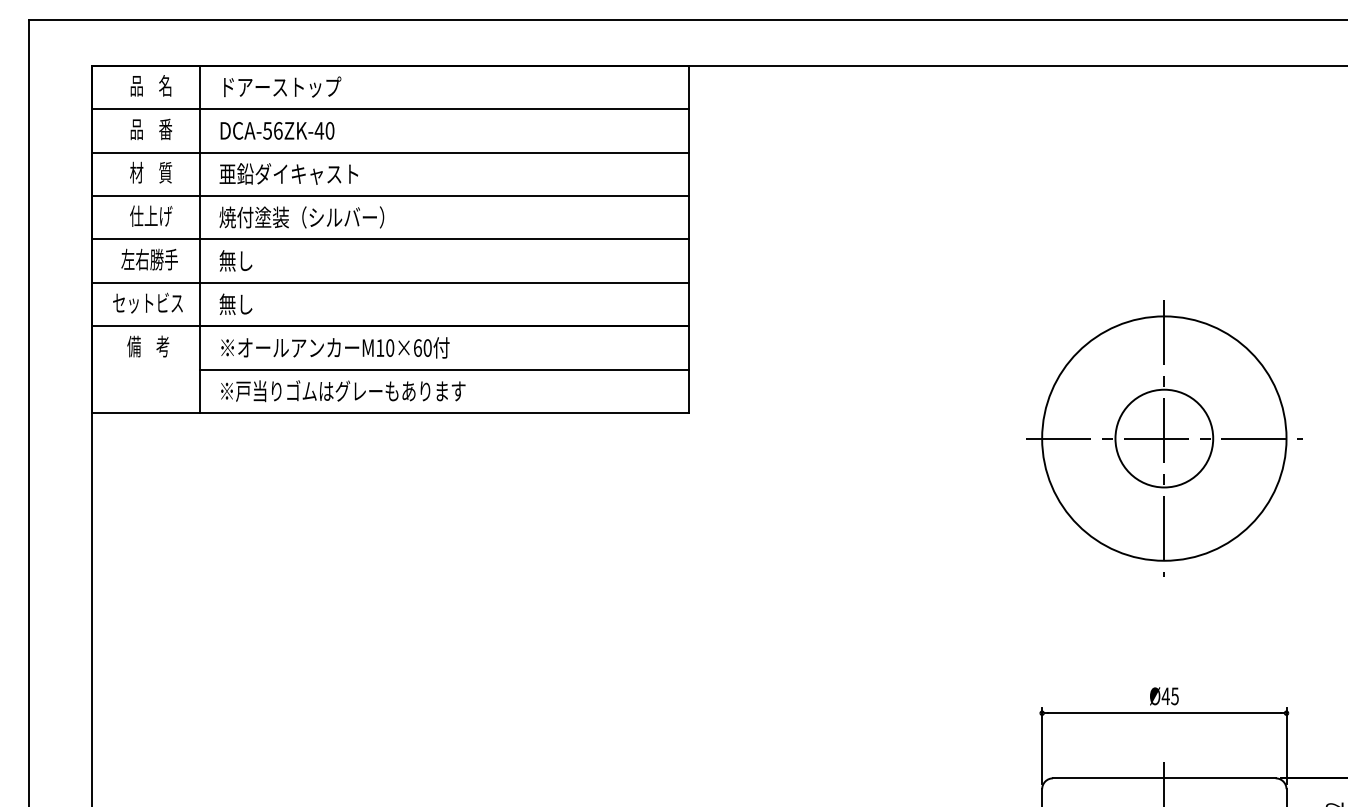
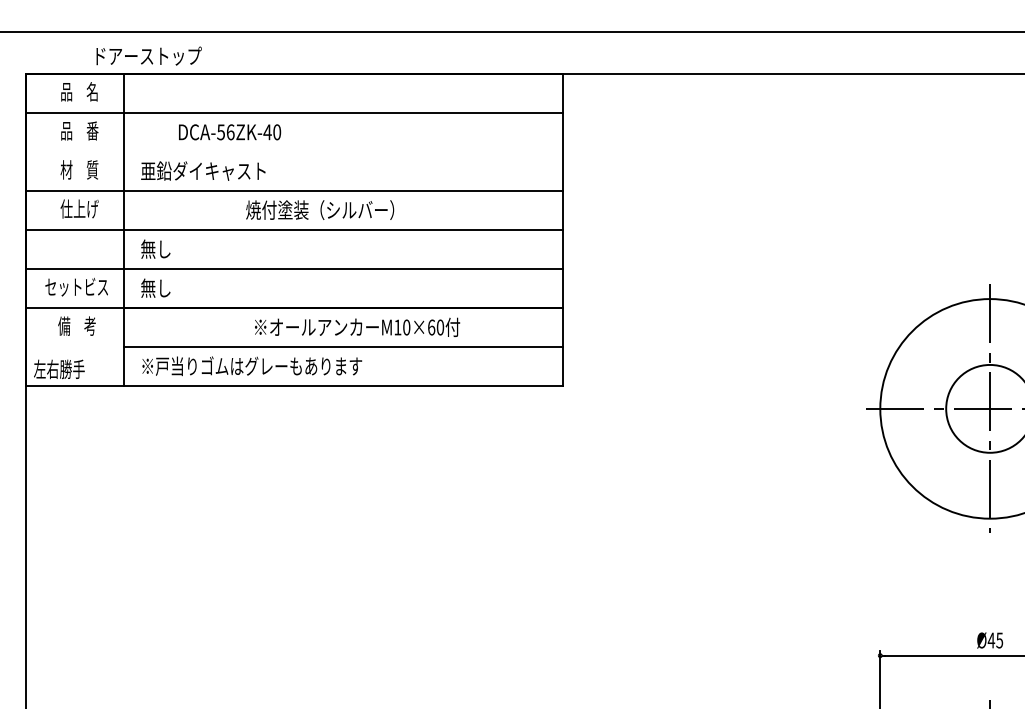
text: (282, 86) -> (149, 55), moved
text: (277, 130) -> (229, 131), moved
line: (389, 152) -> (293, 151), removed
text: (301, 217) -> (319, 210), moved
text: (149, 259) -> (59, 369), moved
text: (335, 347) -> (357, 327), moved

